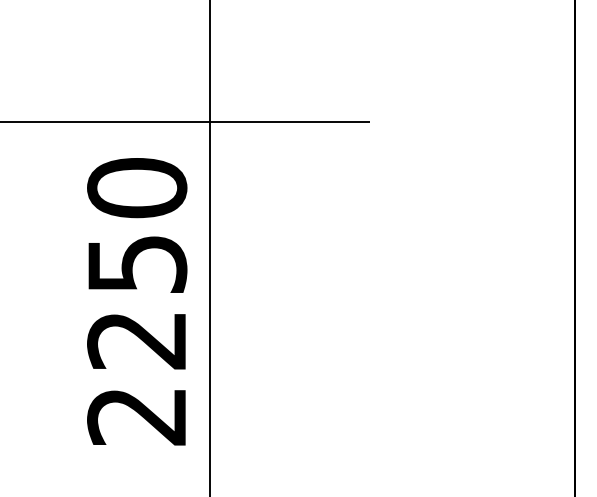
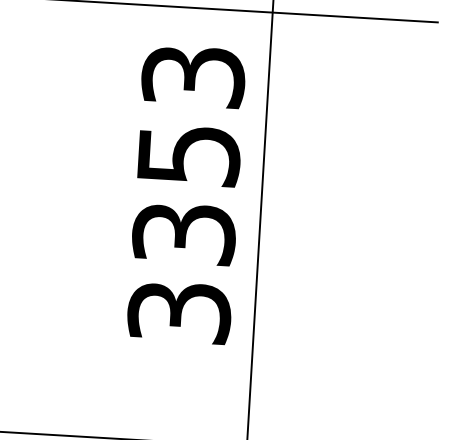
text: (137, 301) -> (186, 193), 2250 -> 3353

